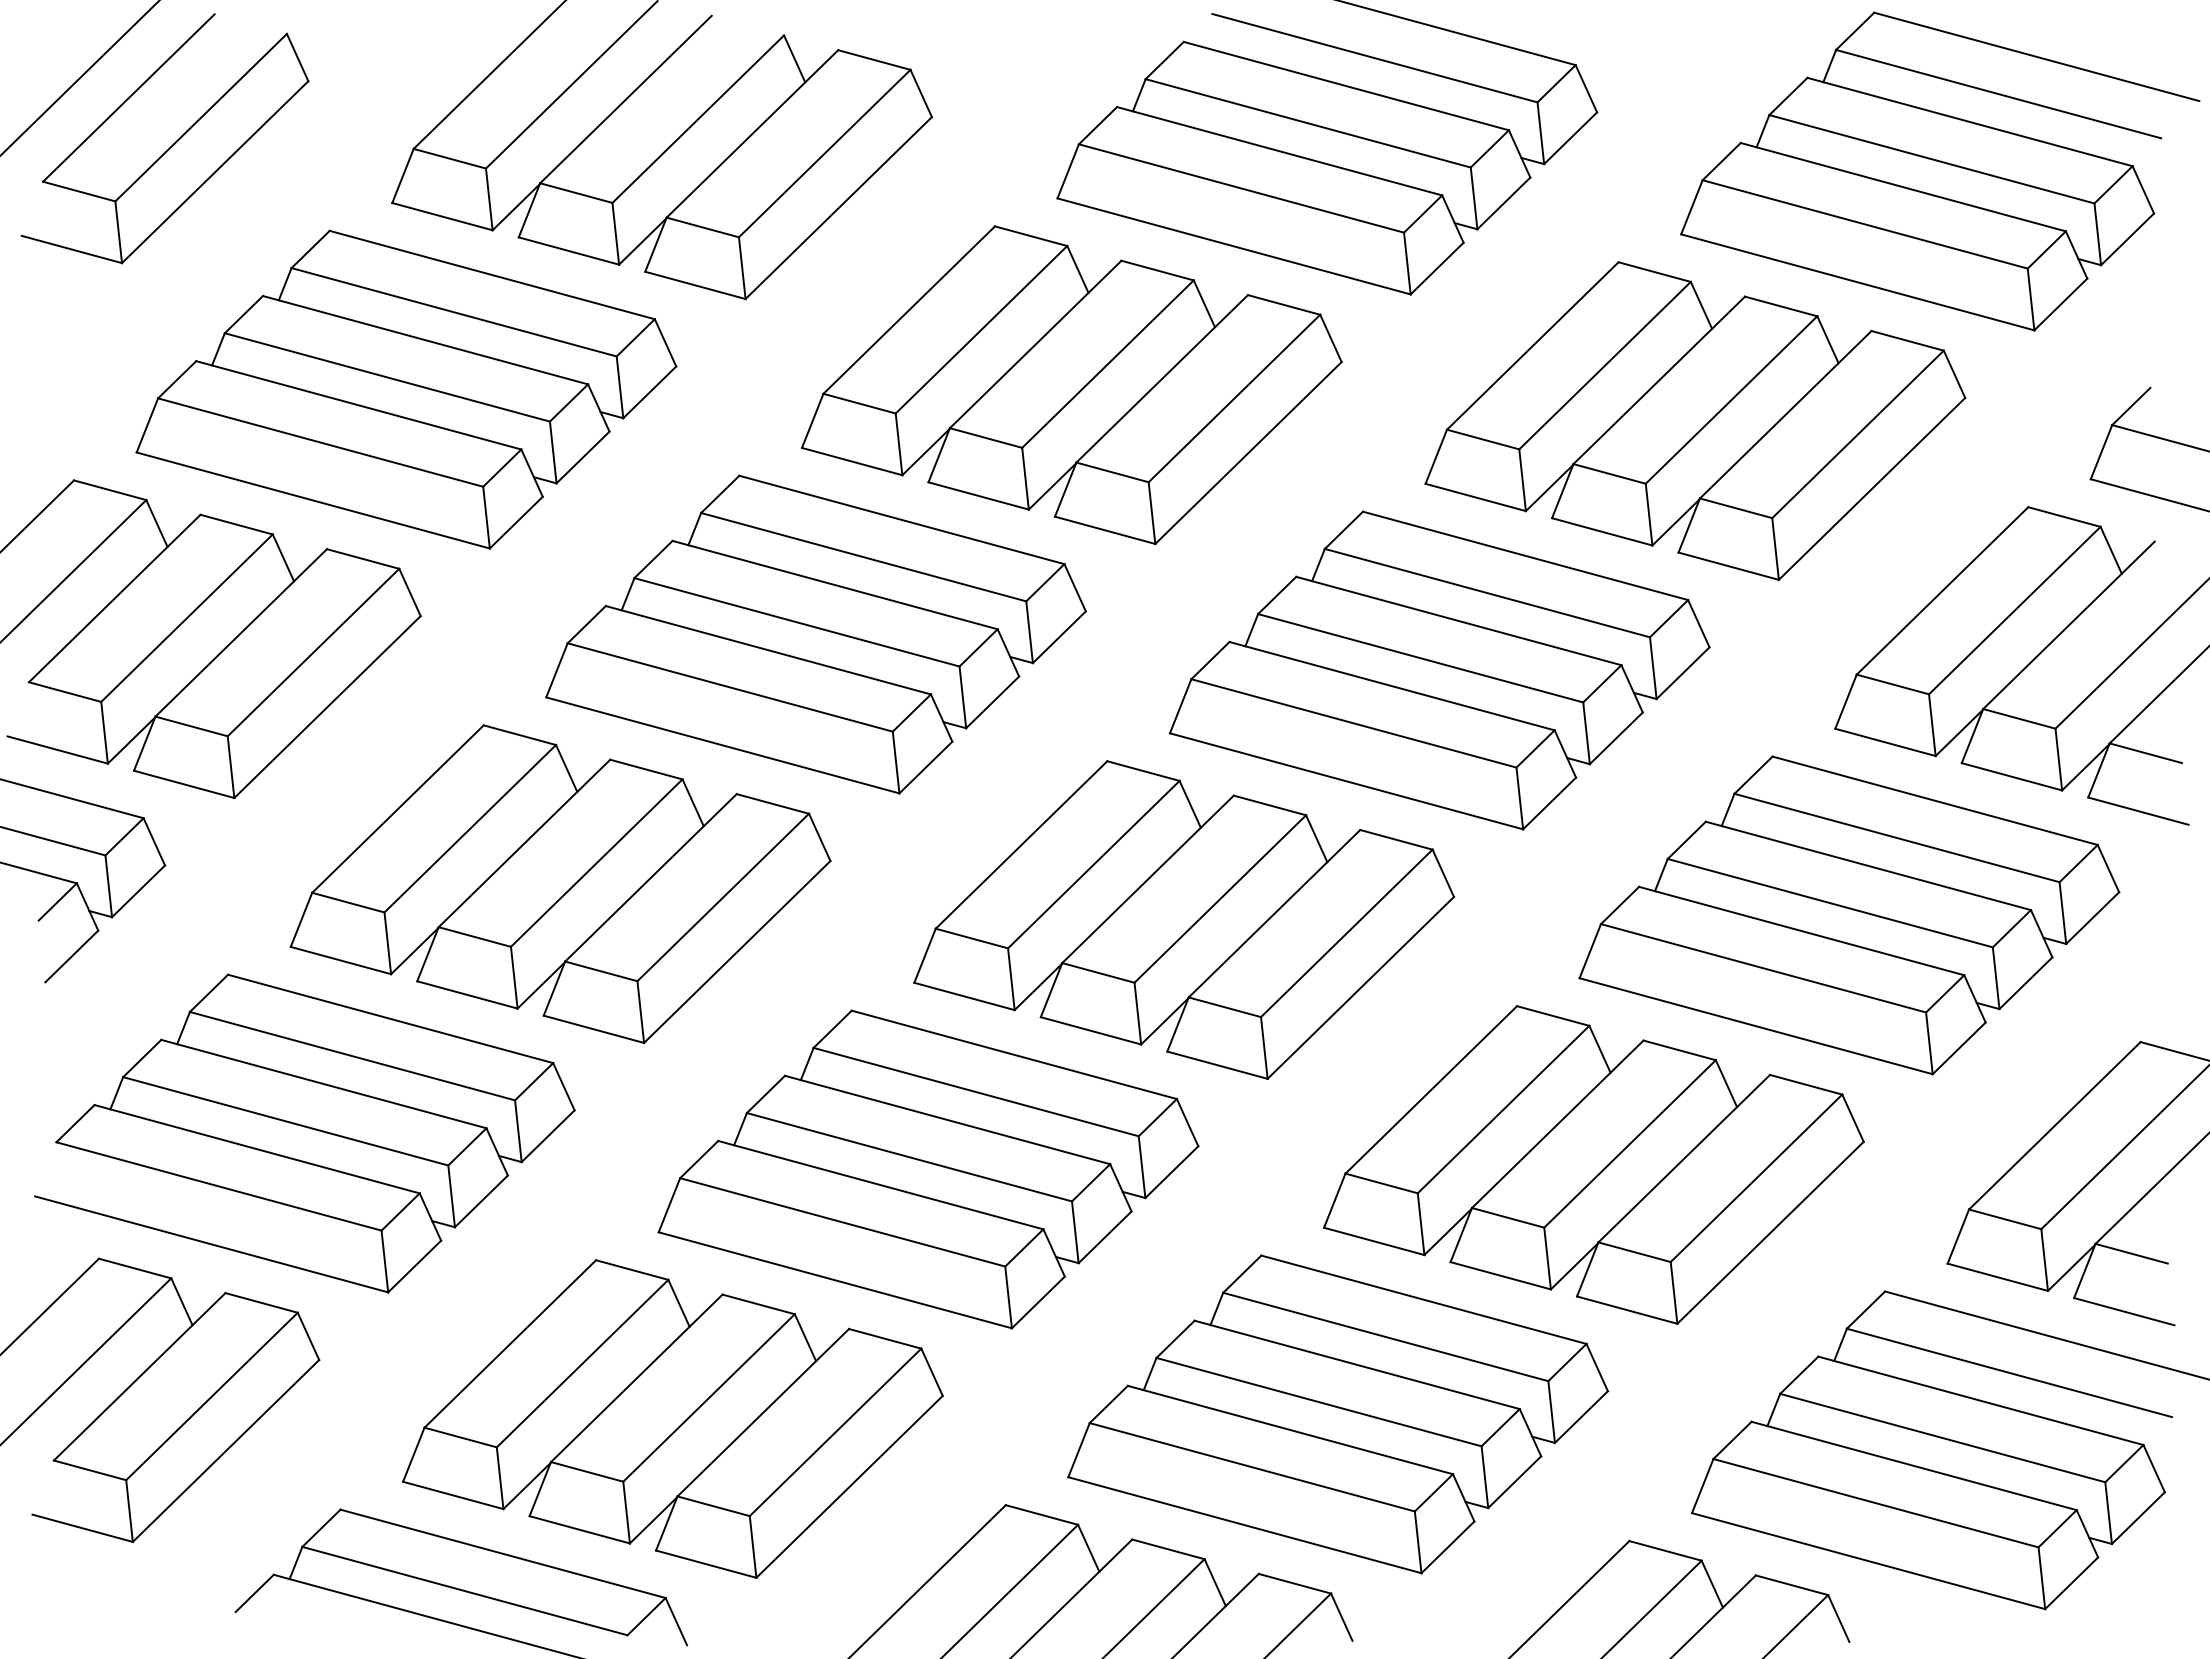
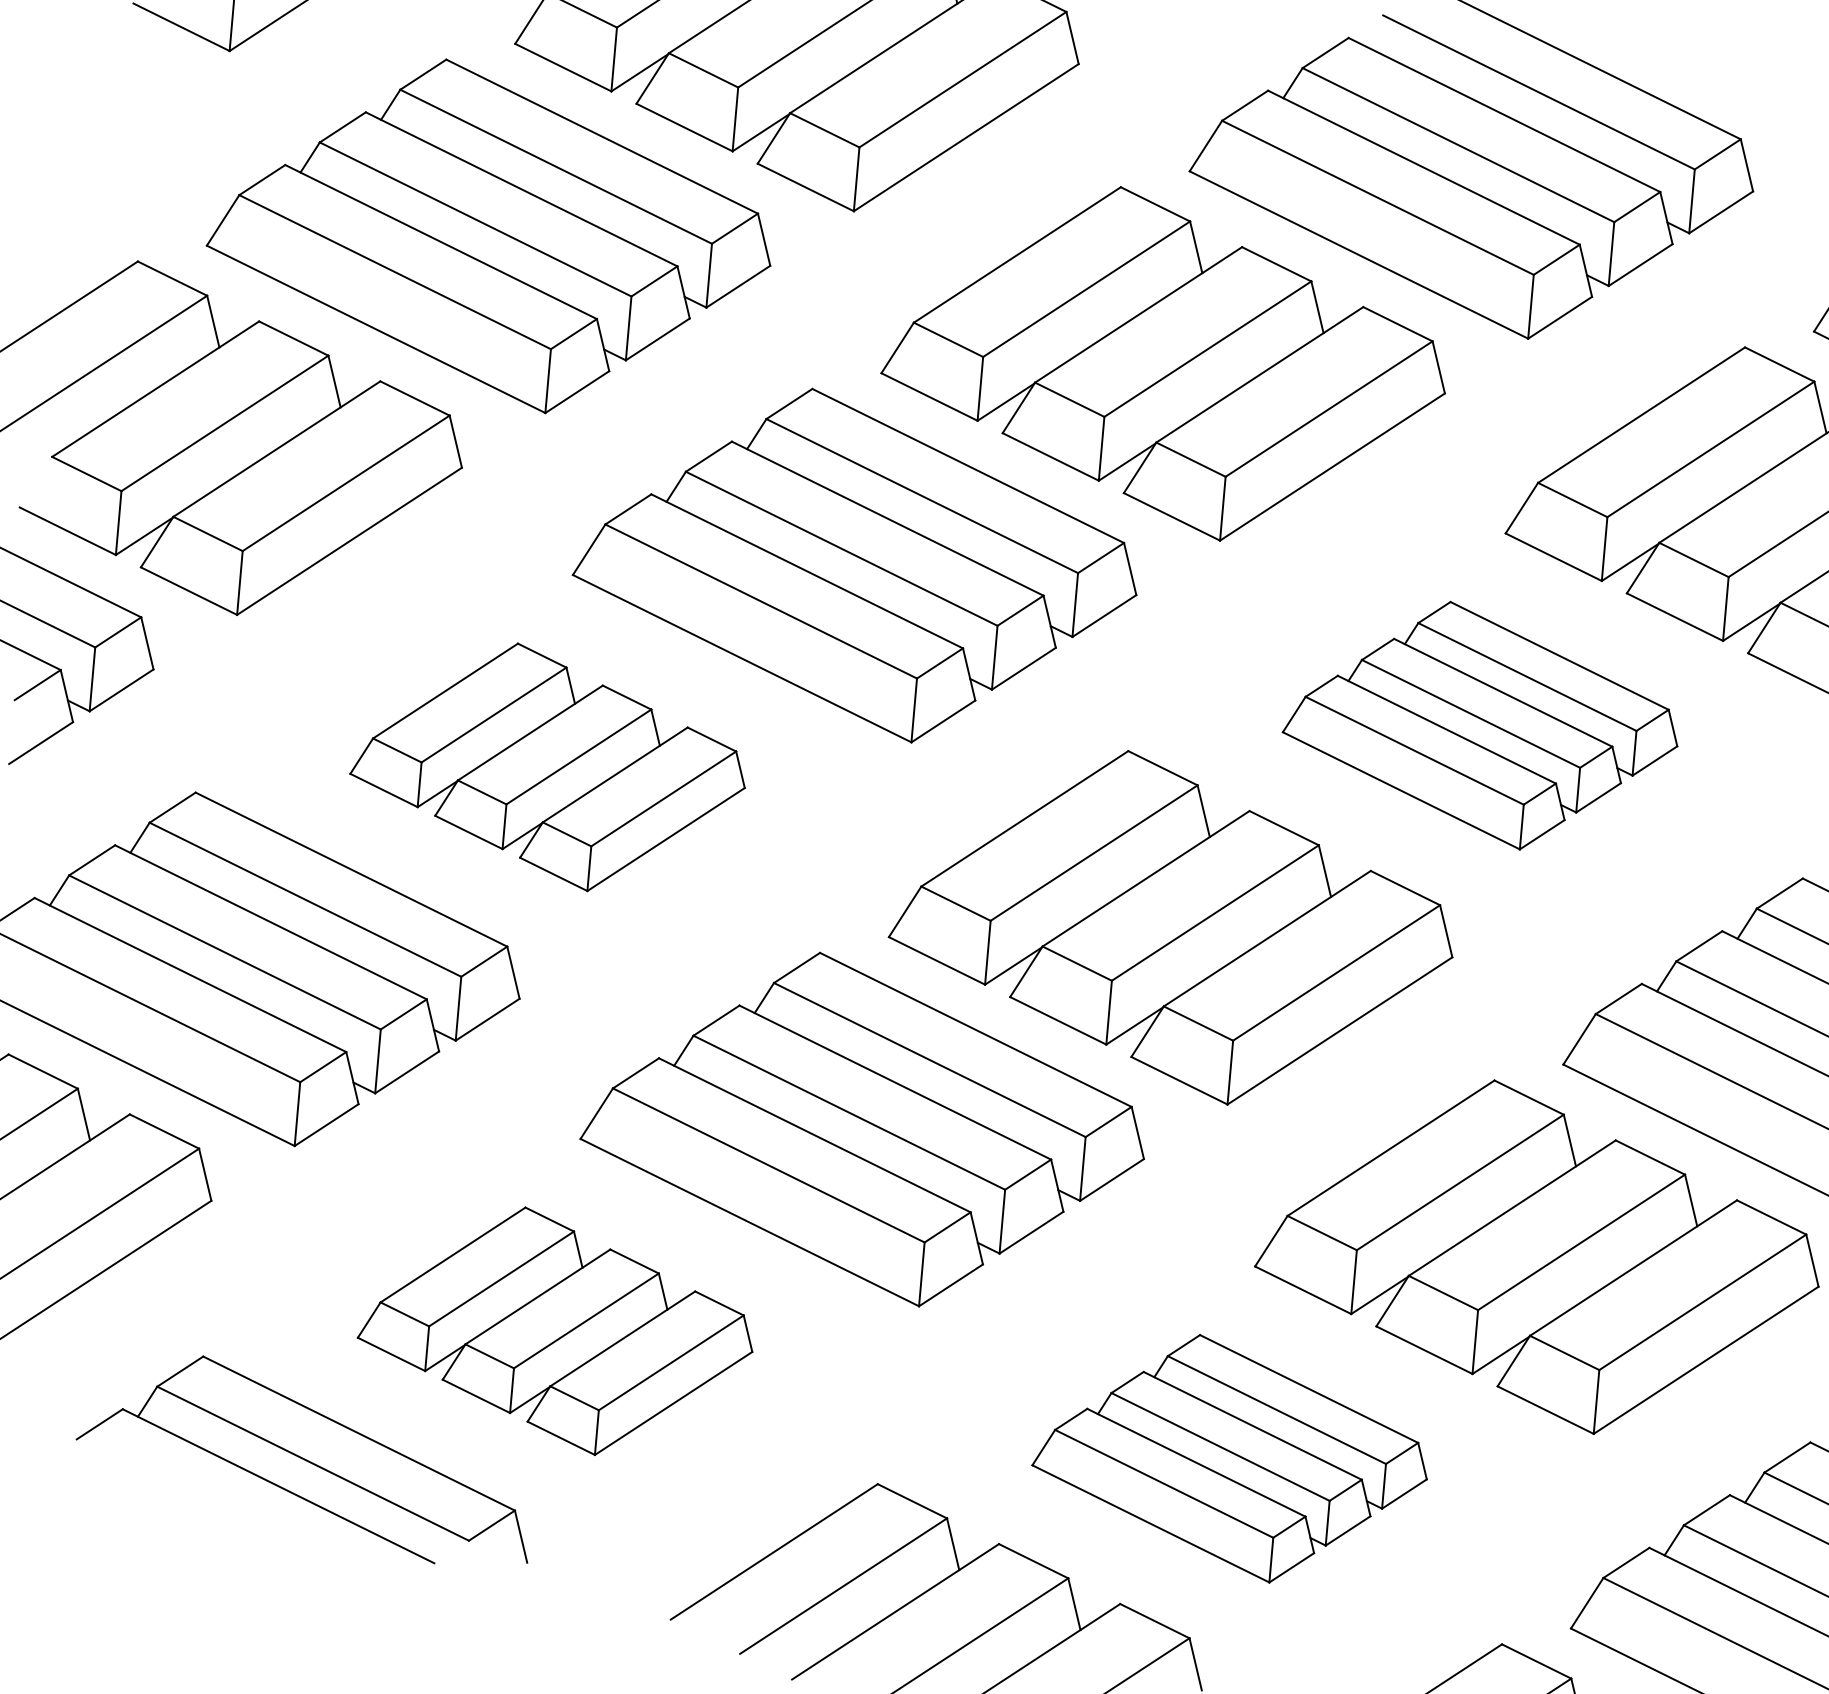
part: (1439, 670) -> (1482, 725), size x0.7
part: (560, 883) -> (550, 766), size x0.7
part: (1338, 1414) -> (1232, 1458), size x0.7
part: (672, 1418) -> (557, 1330), size x0.7

